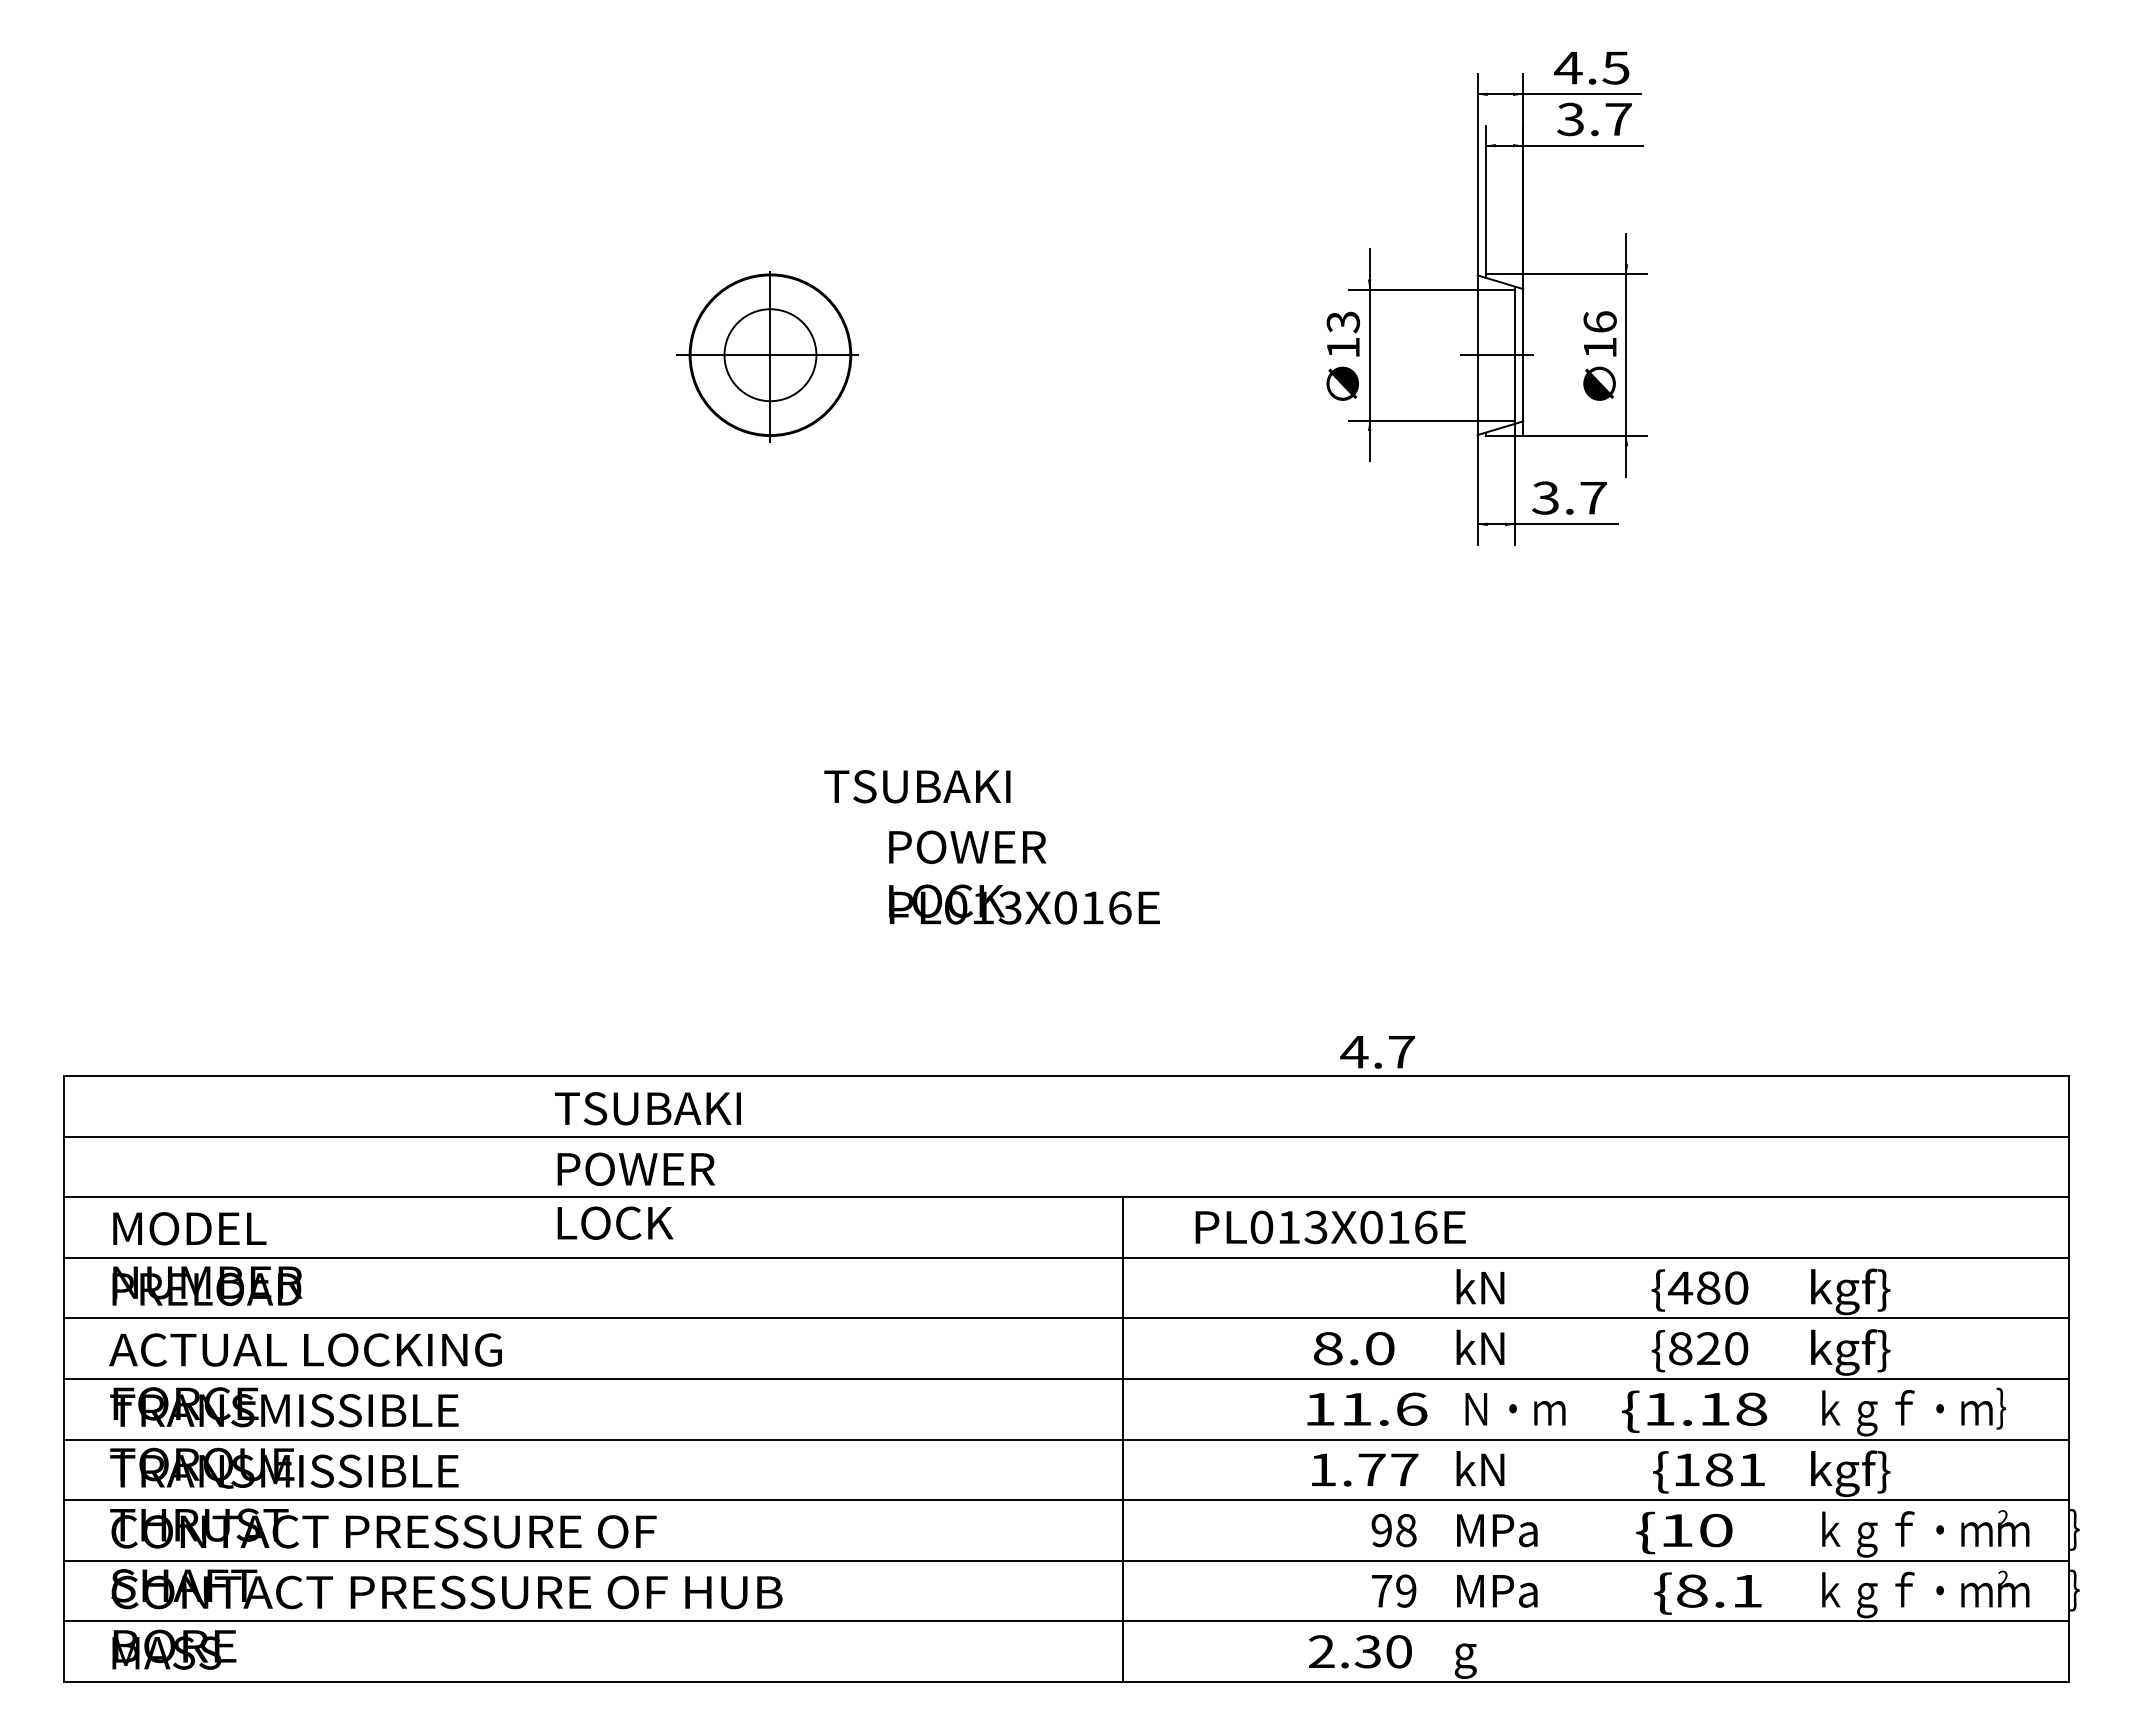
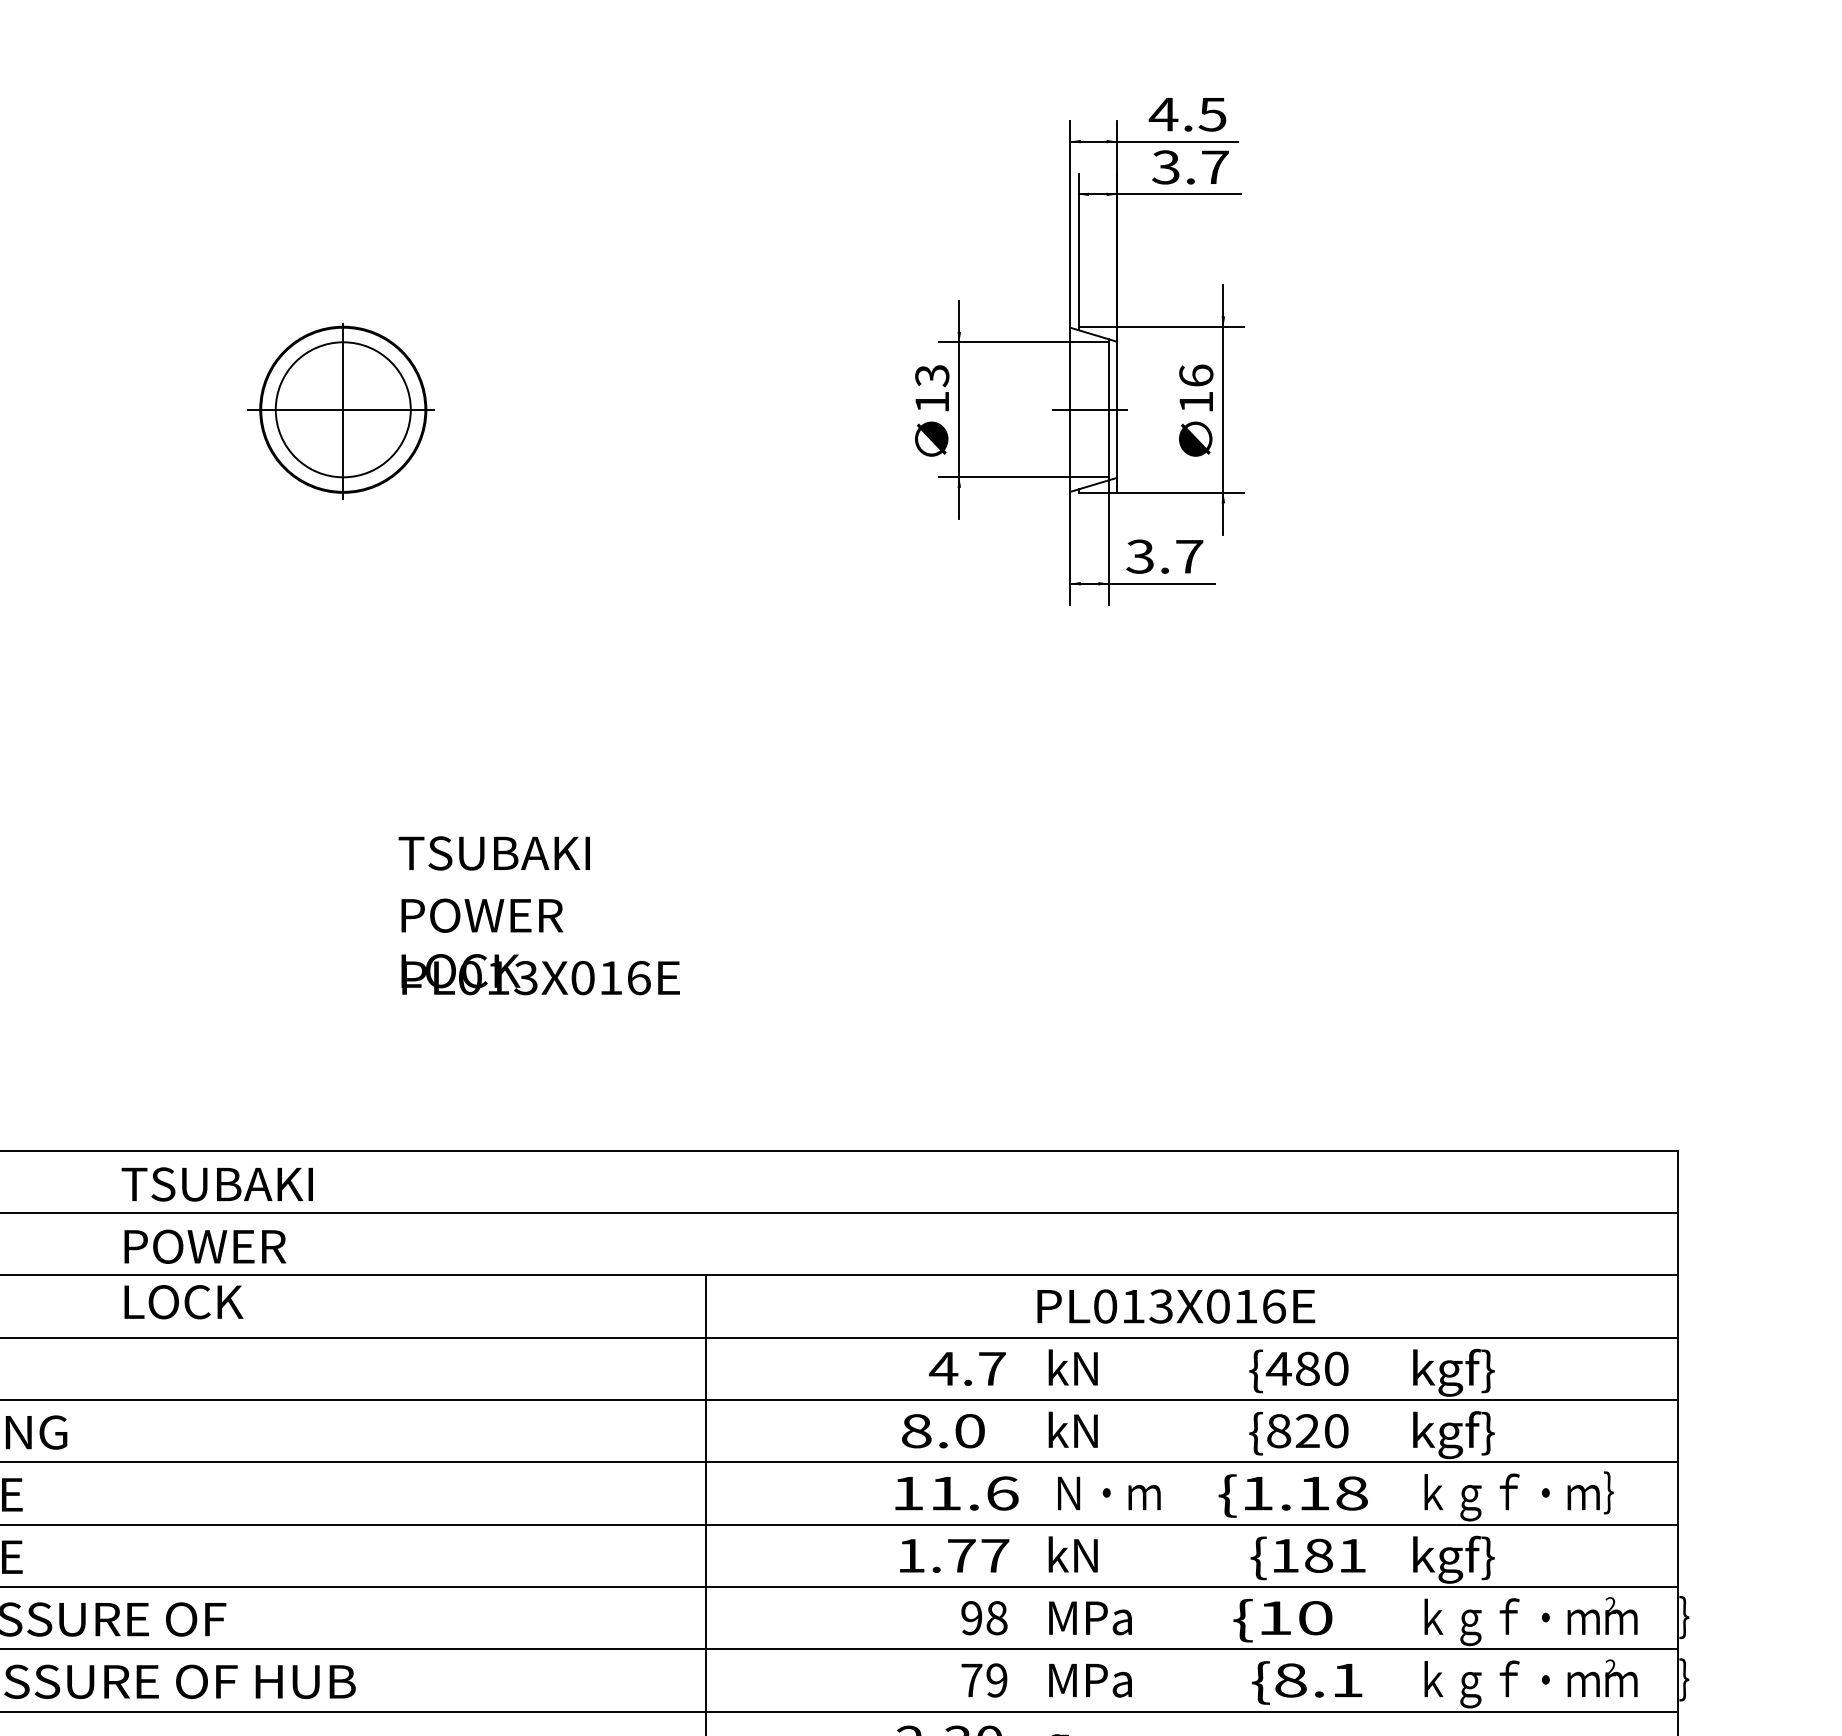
circle: (770, 354) -> (343, 409), size x1.43
text: (1024, 877) -> (540, 946), moved
text: (1377, 1052) -> (967, 1369), moved
text: (1330, 1227) -> (1176, 1306), moved

